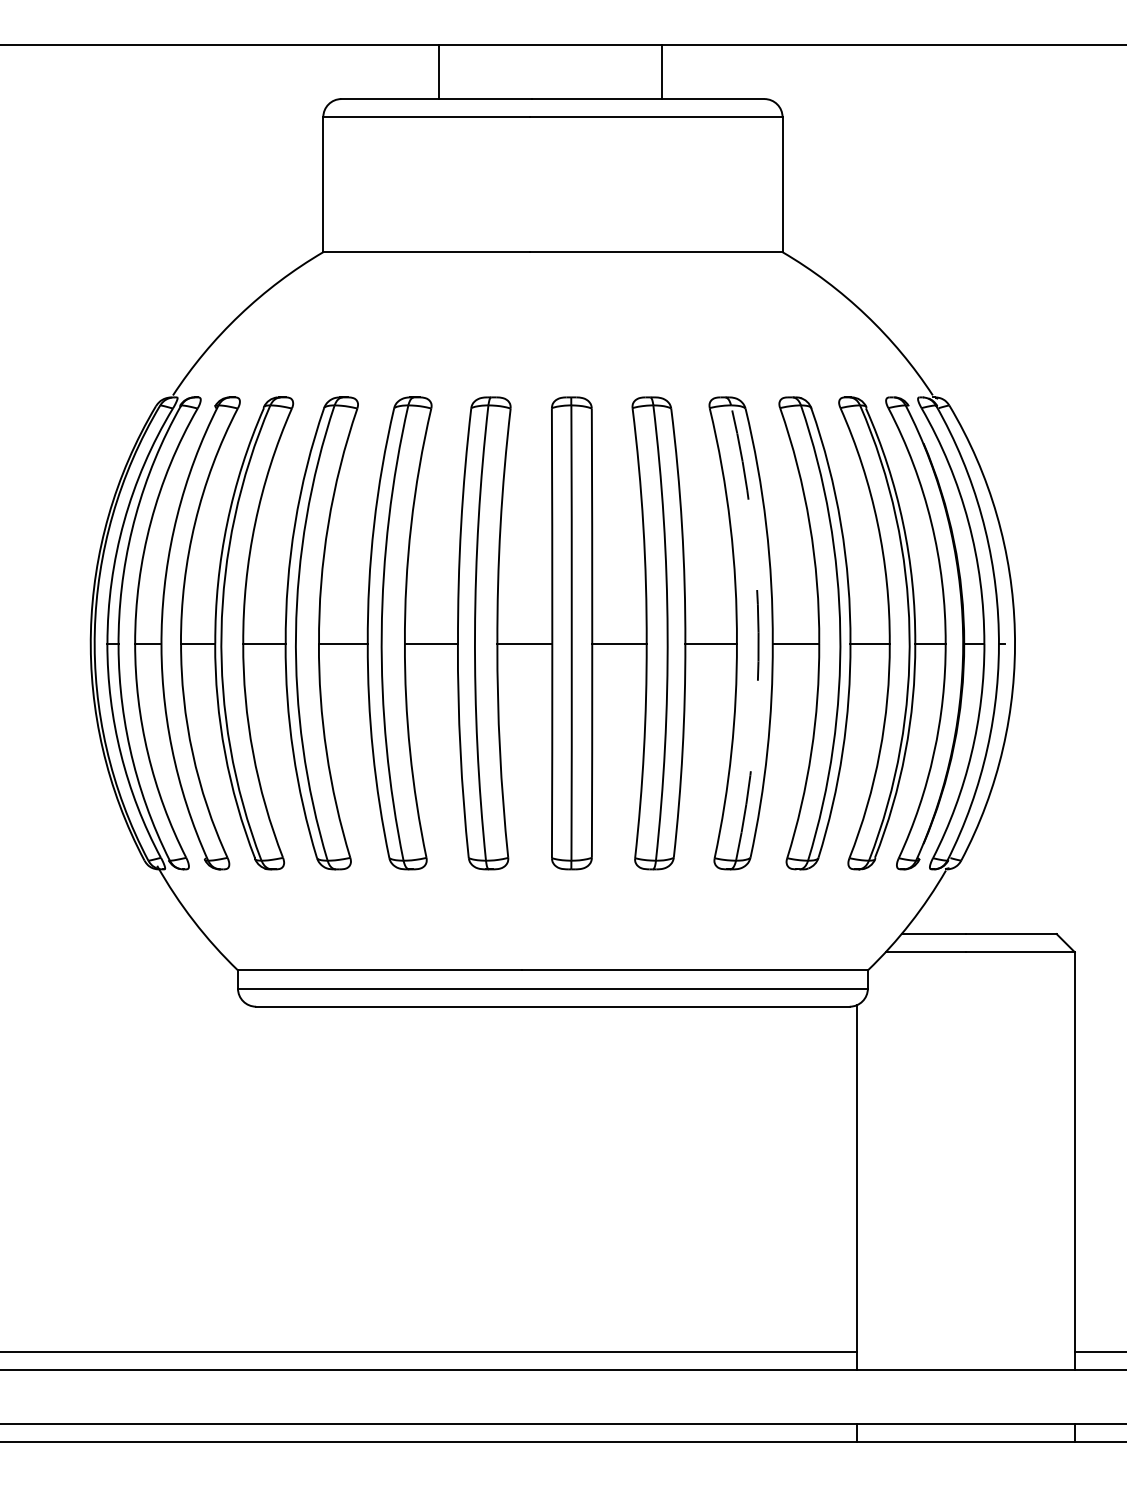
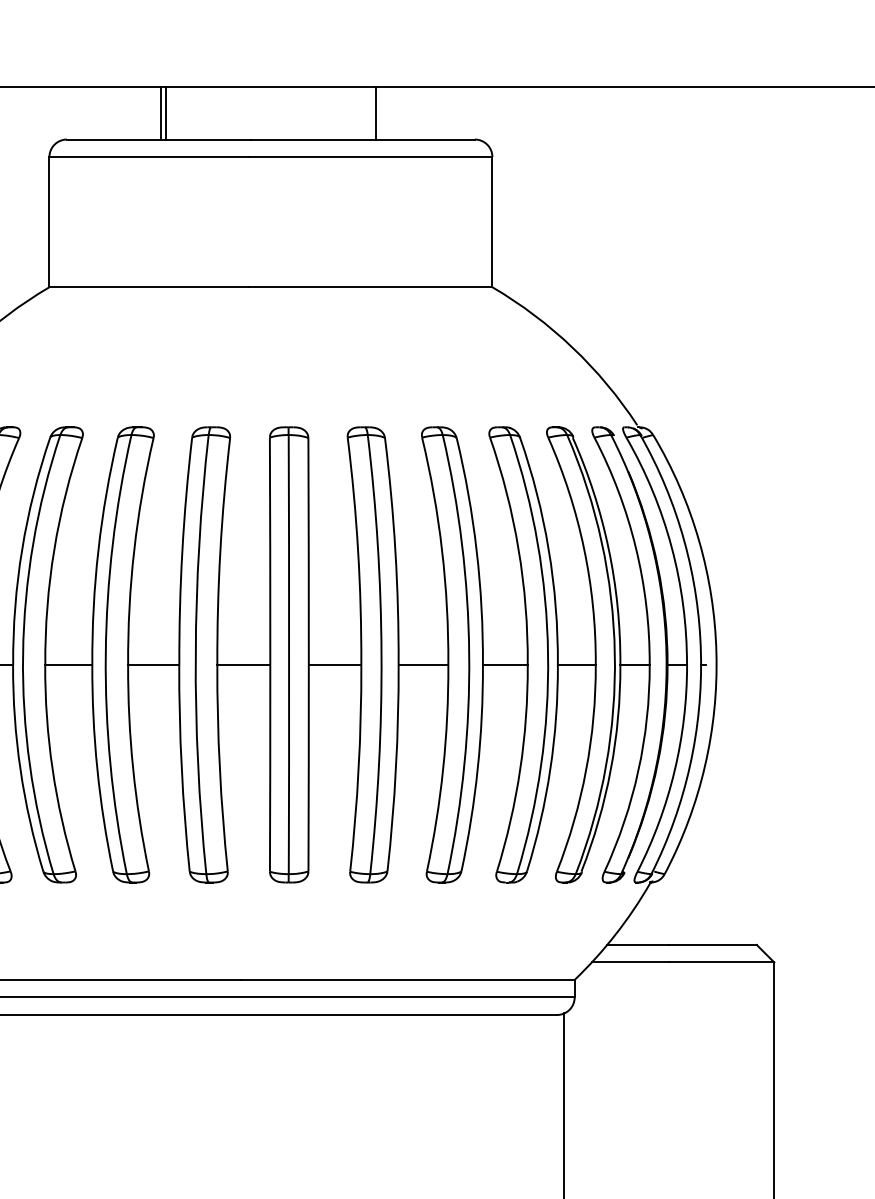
line: (444, 71) -> (166, 112), added
arc: (758, 632) -> (469, 654), dashed -> solid

